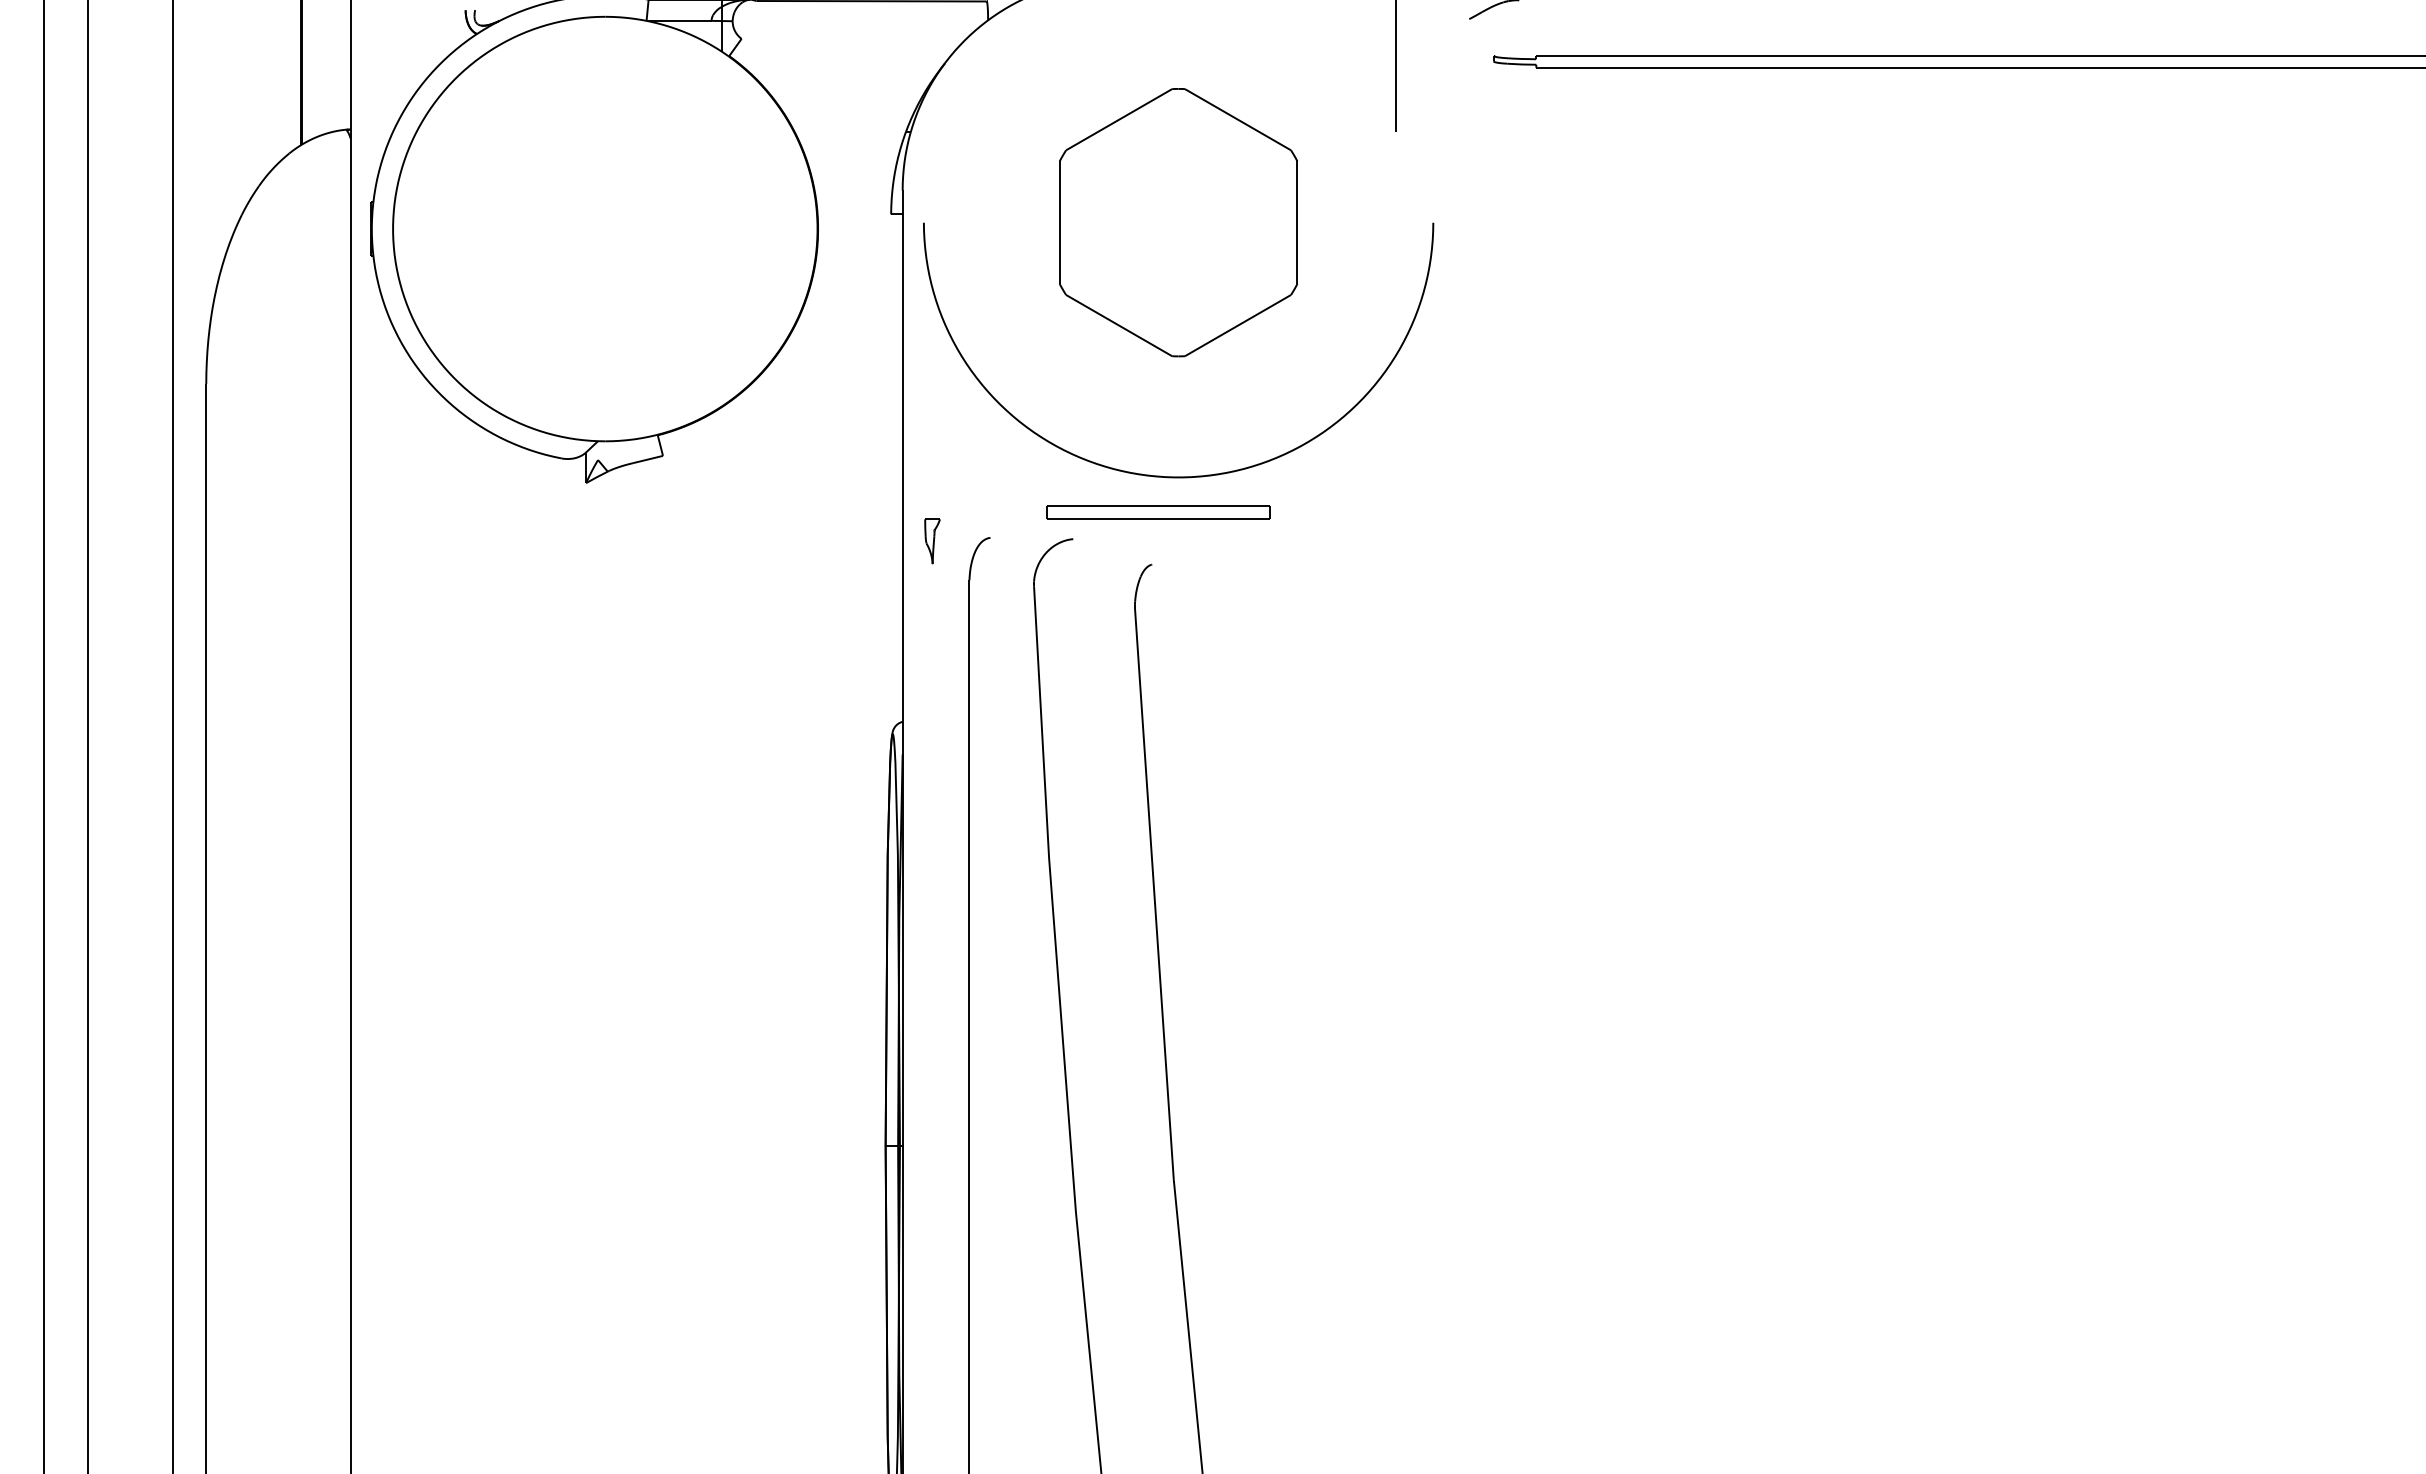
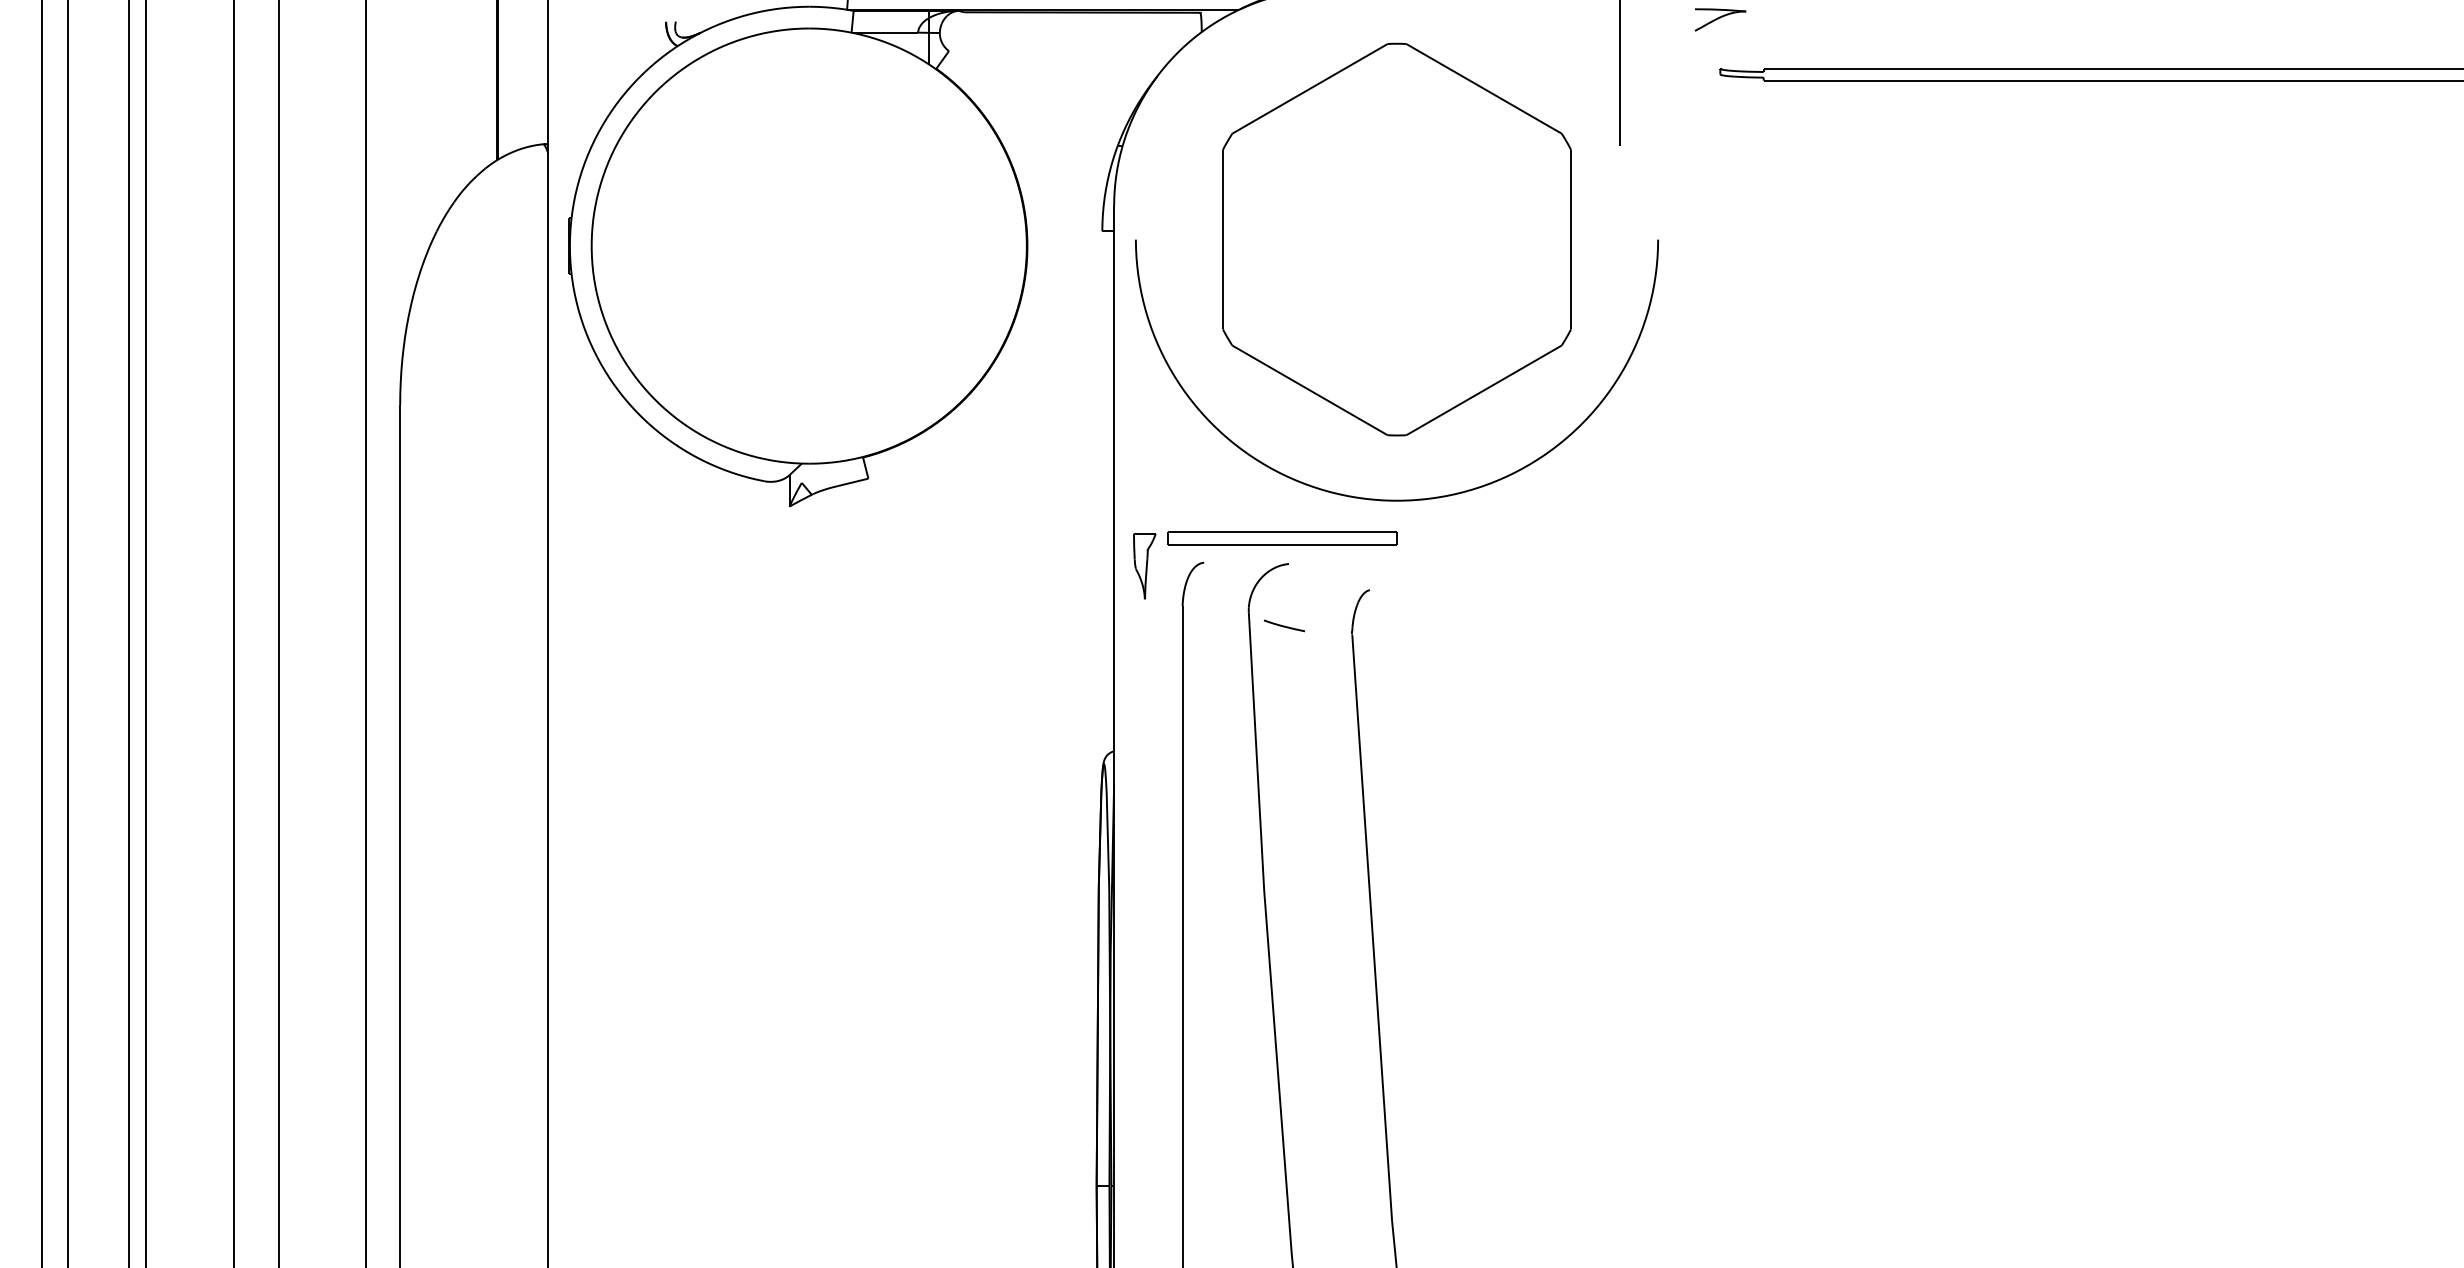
part: (1178, 222) -> (1396, 239), size x1.43
part: (1158, 512) -> (1283, 538), moved
part: (932, 541) -> (1144, 566), size x1.43
line: (1068, 599) -> (1284, 625), added

